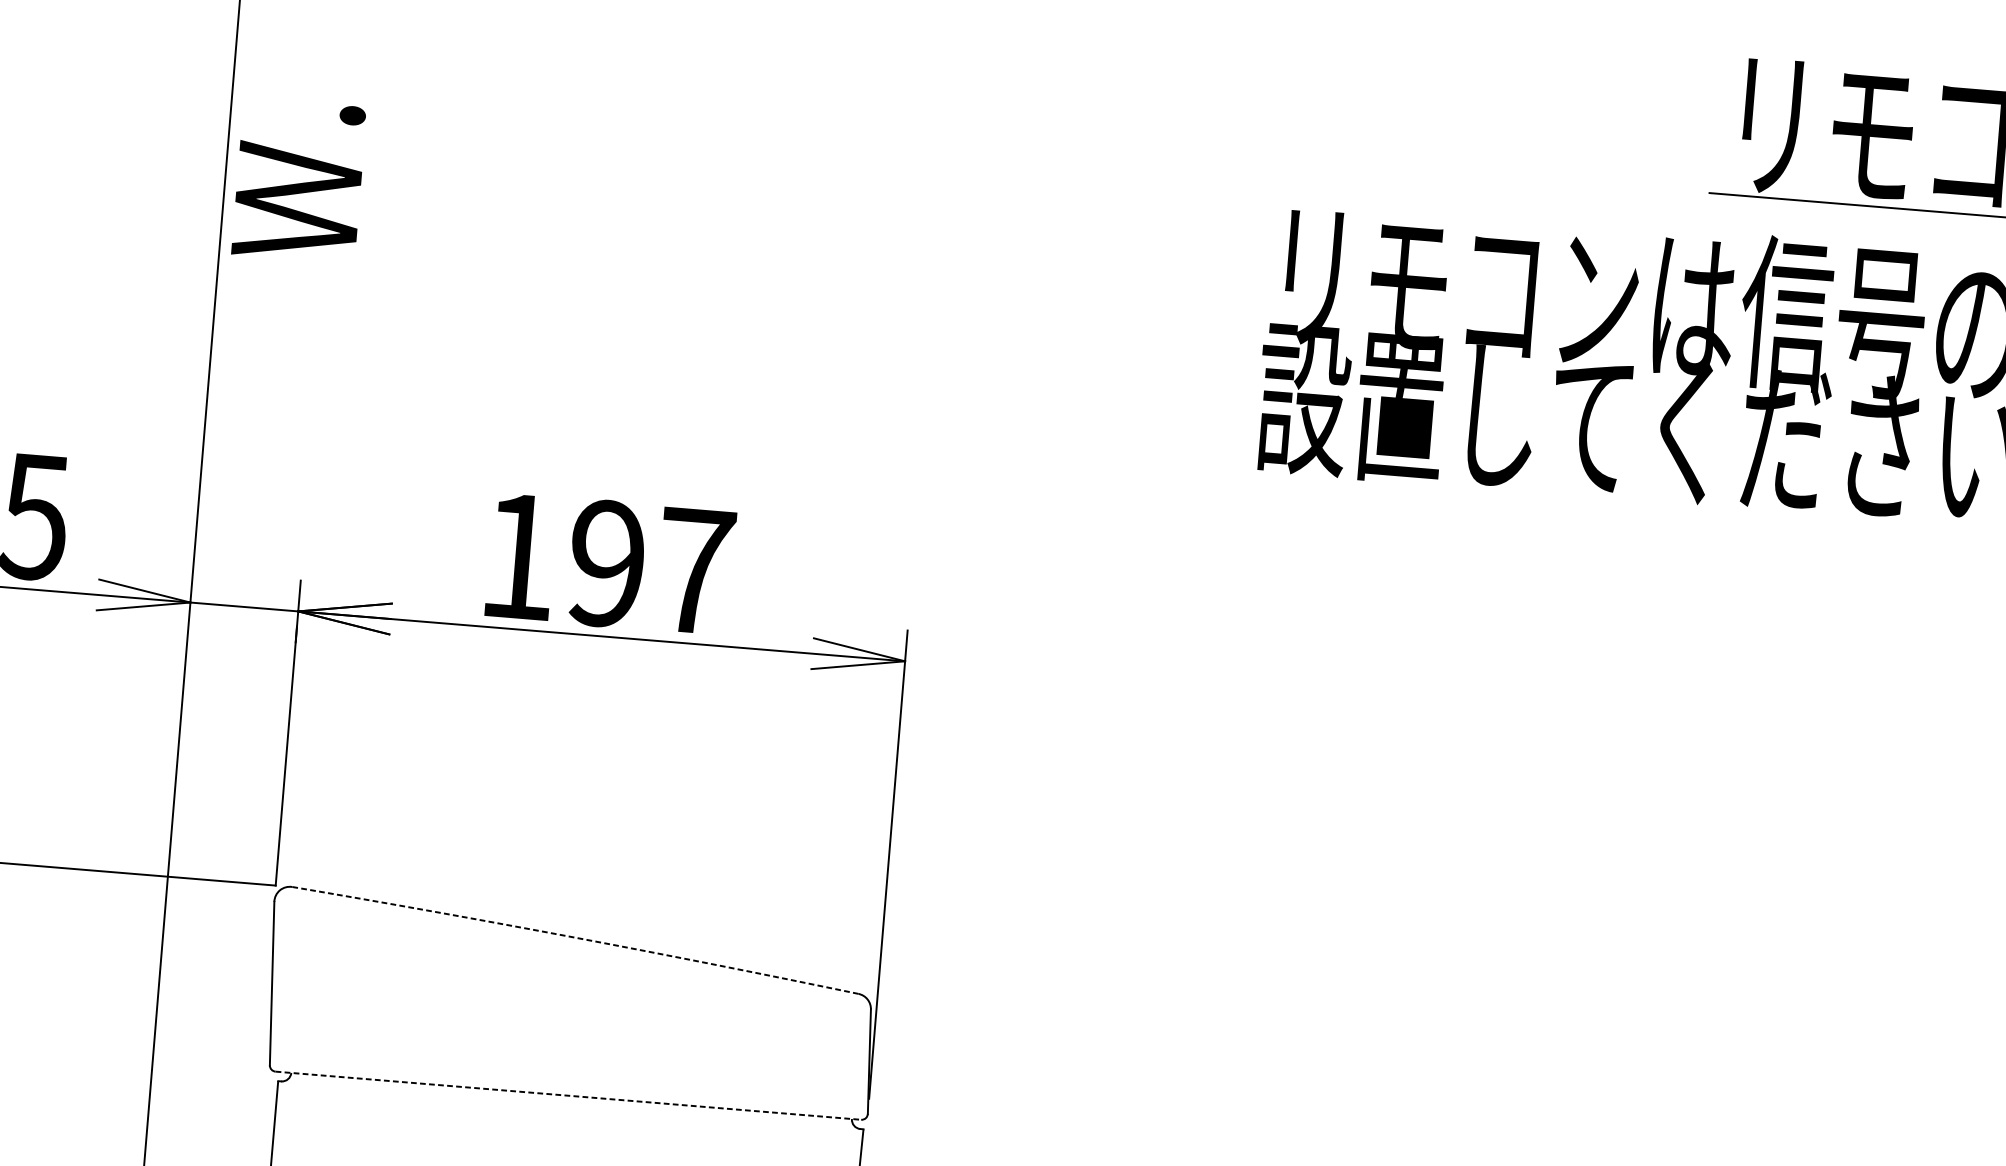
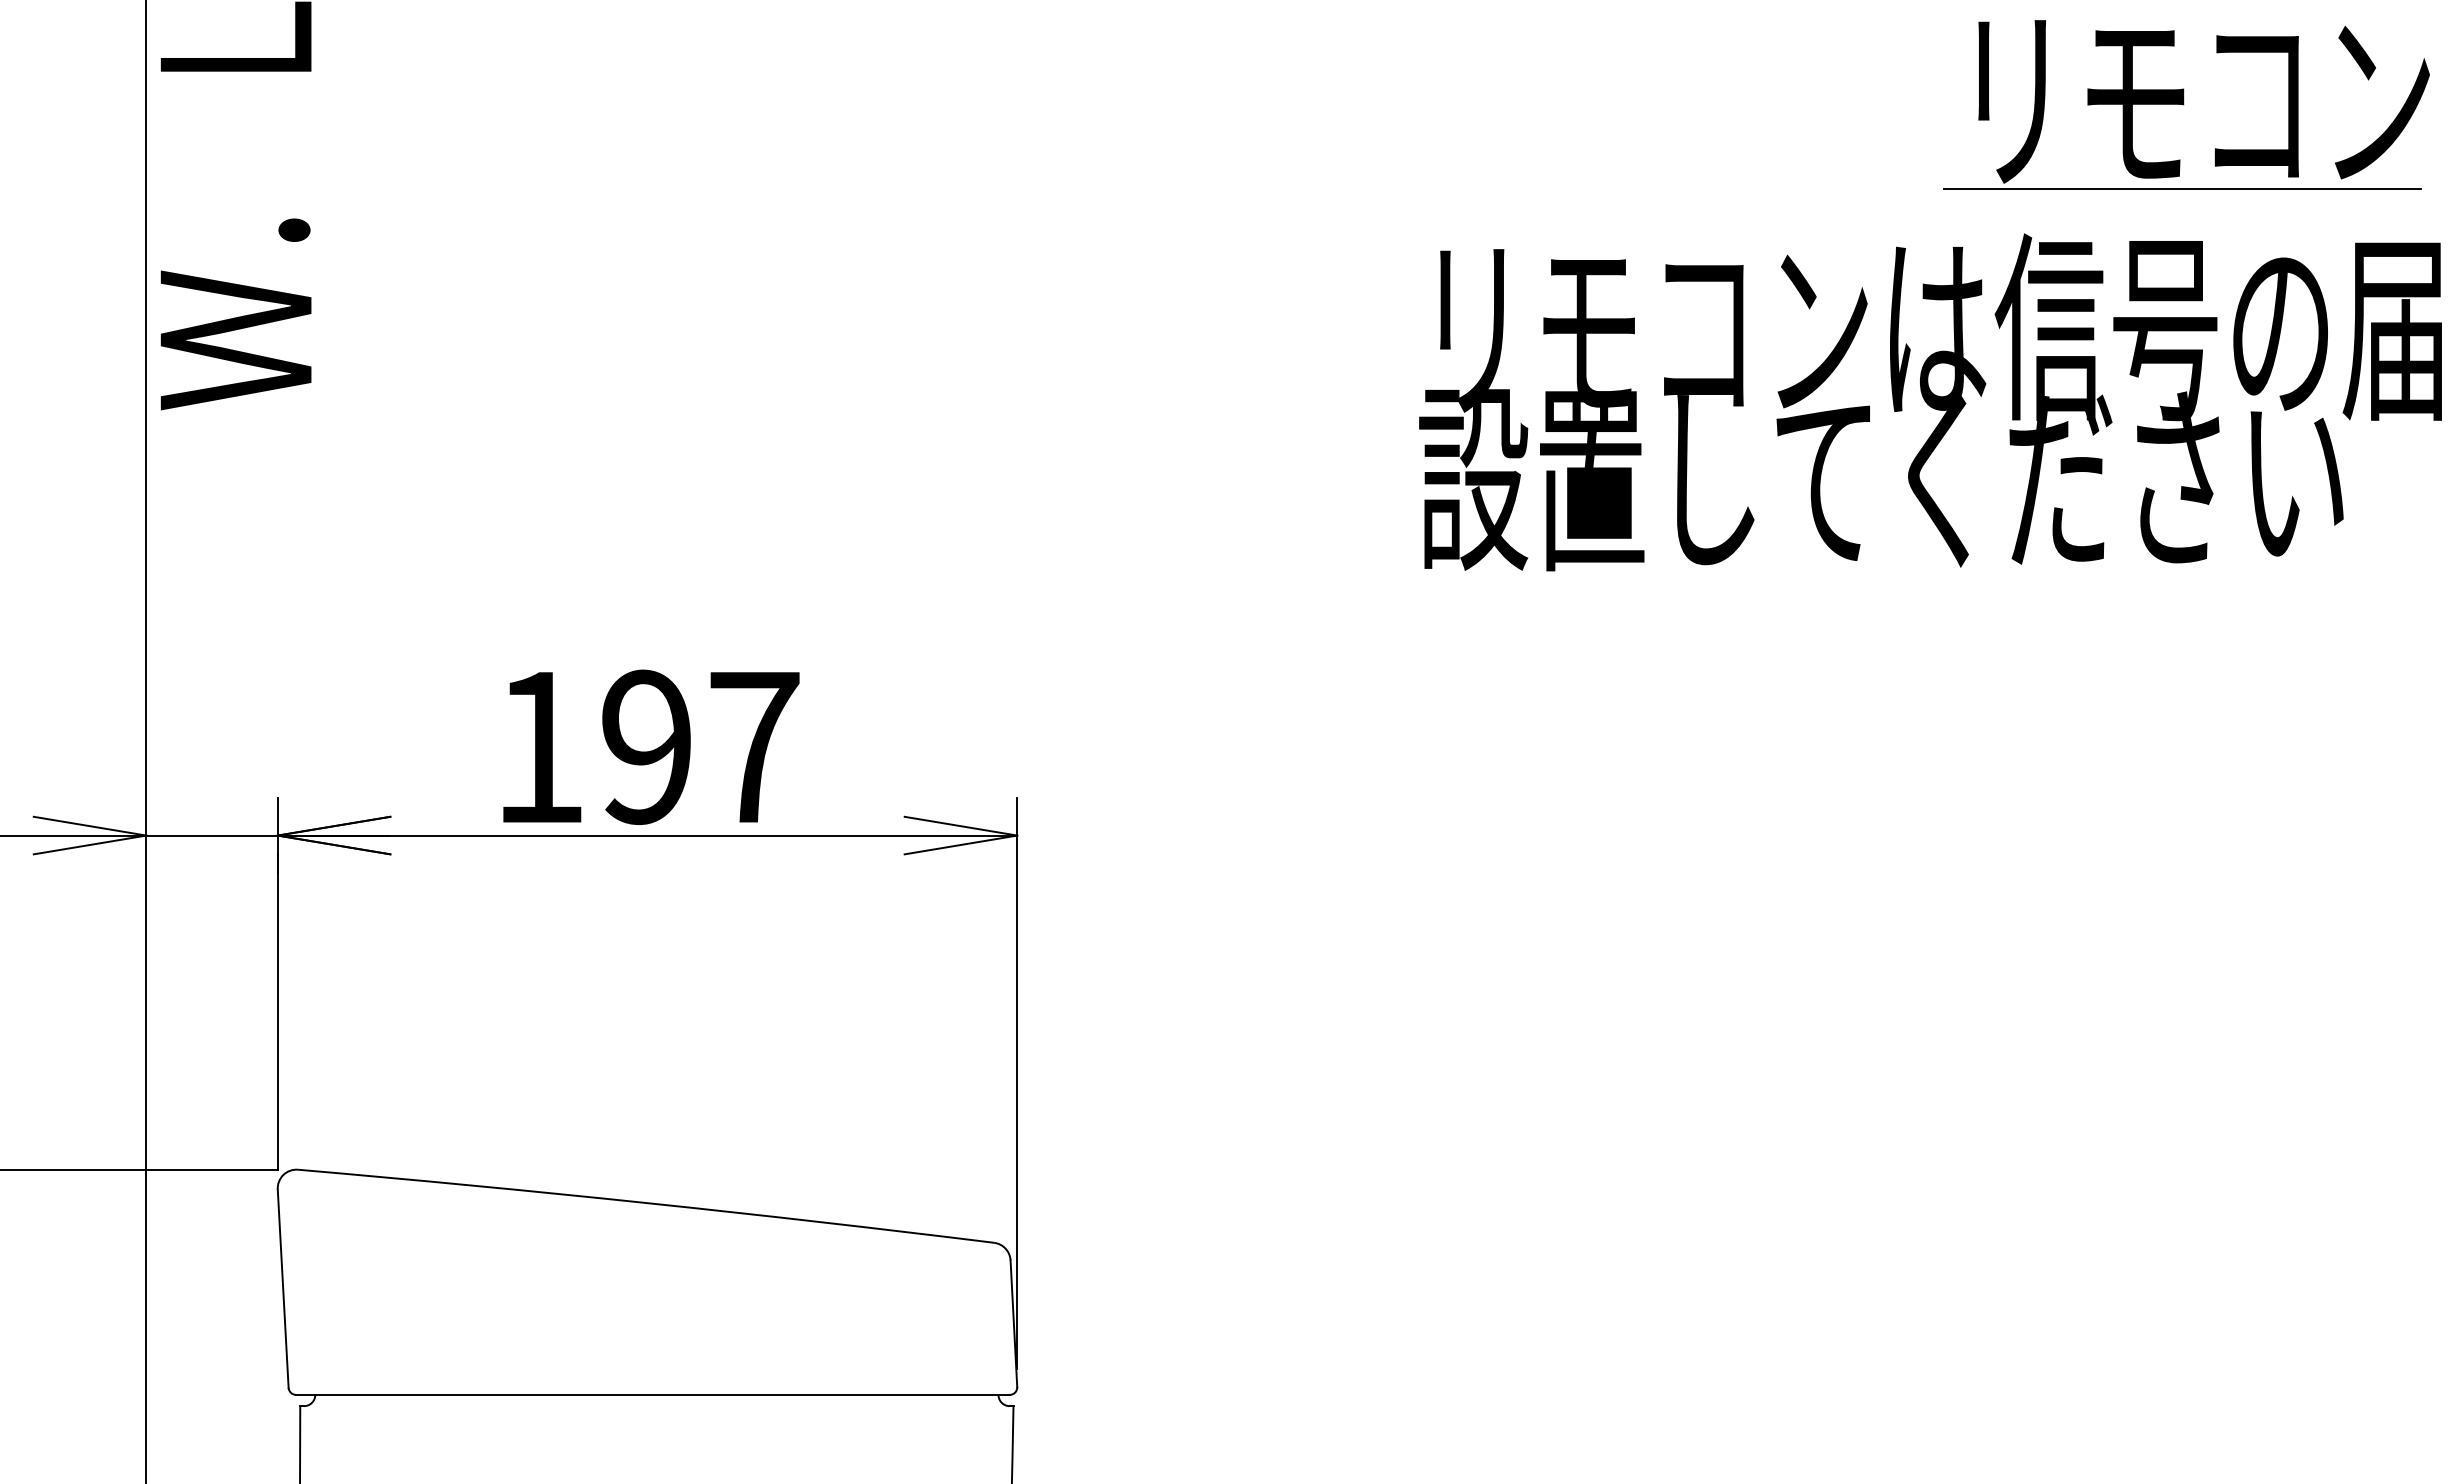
arc: (576, 938) -> (646, 1203), dashed -> solid
line: (568, 1095) -> (652, 1394), dashed -> solid

